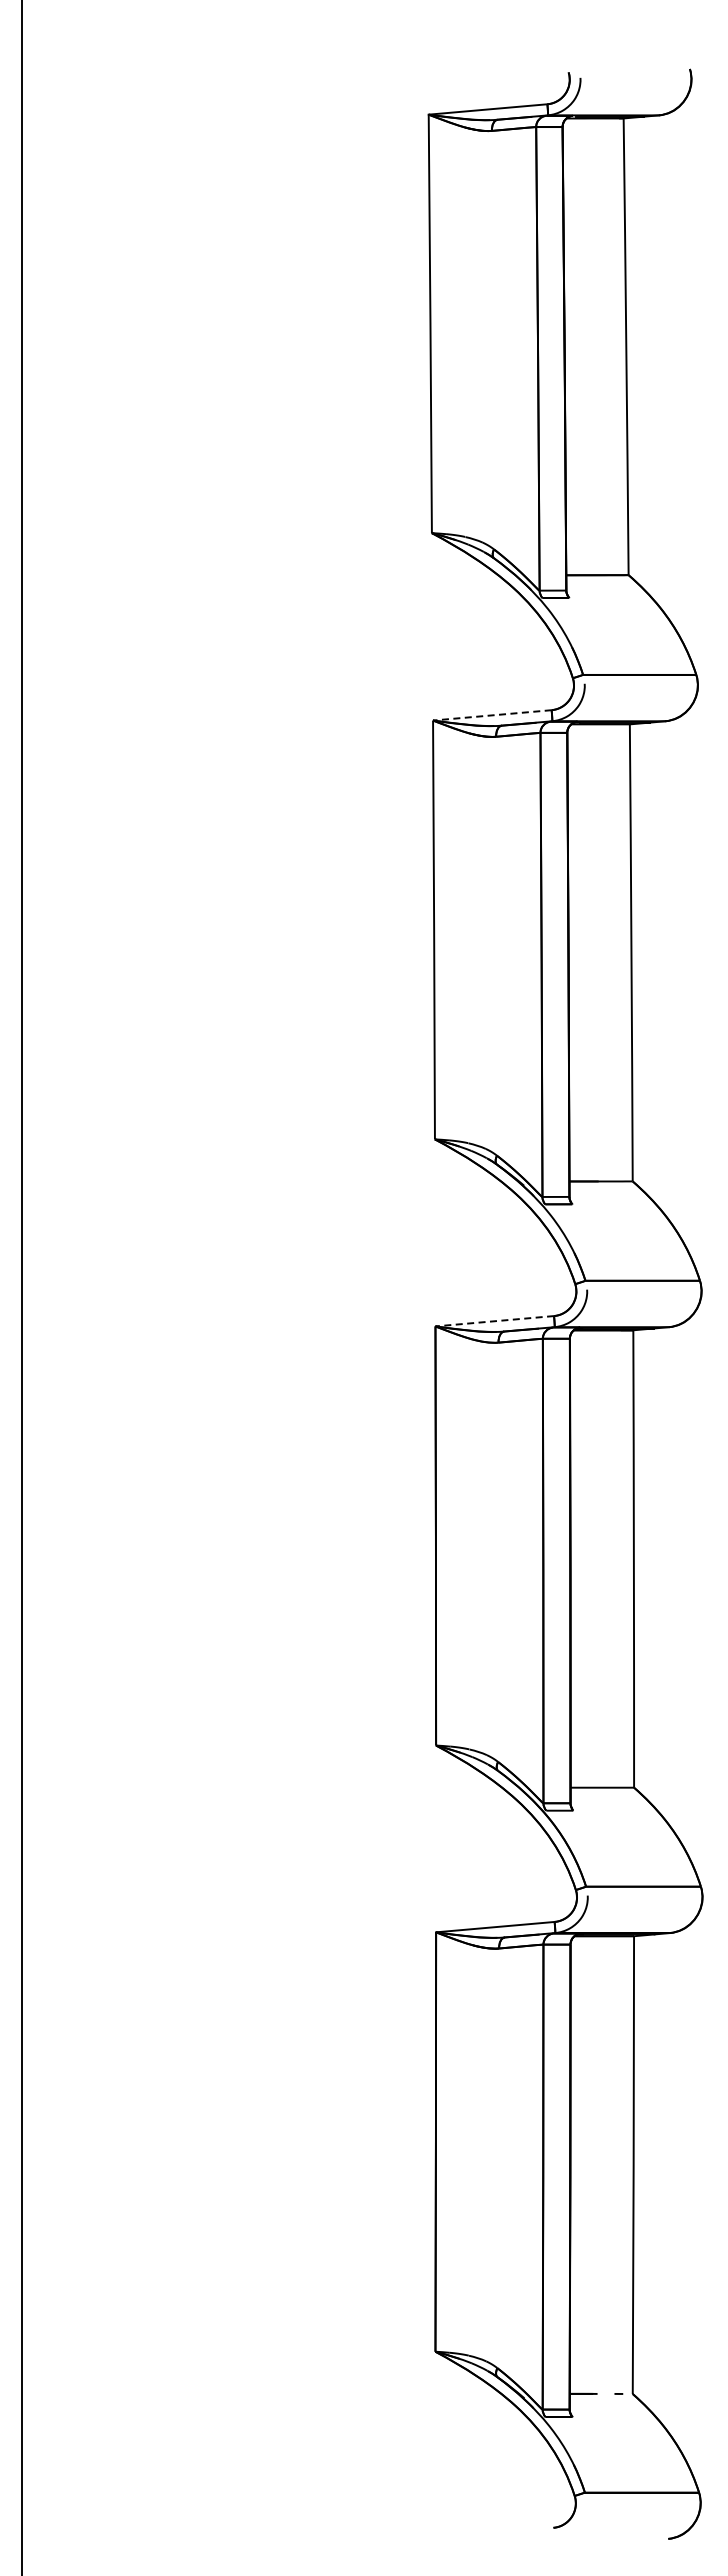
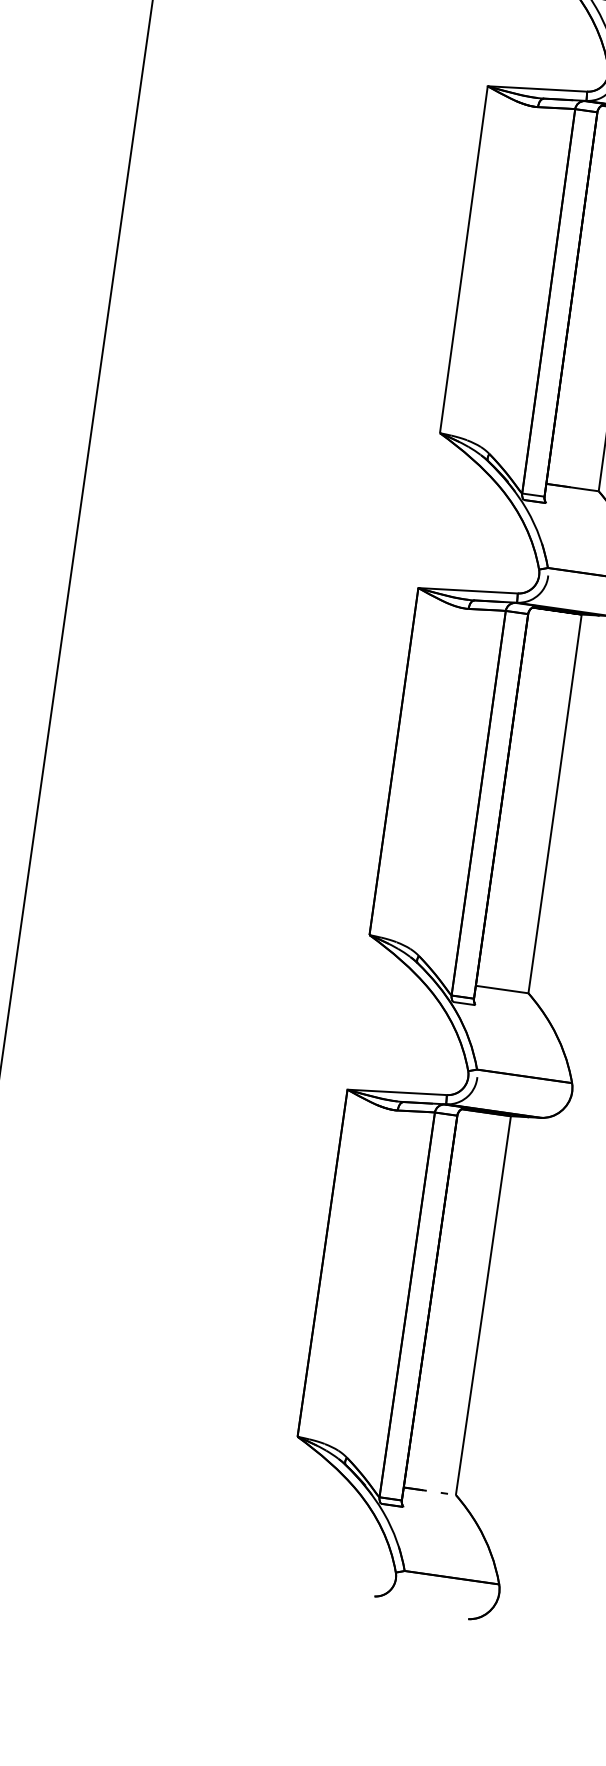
line: (492, 715) -> (537, 89), dashed -> solid
line: (494, 1321) -> (467, 590), dashed -> solid

